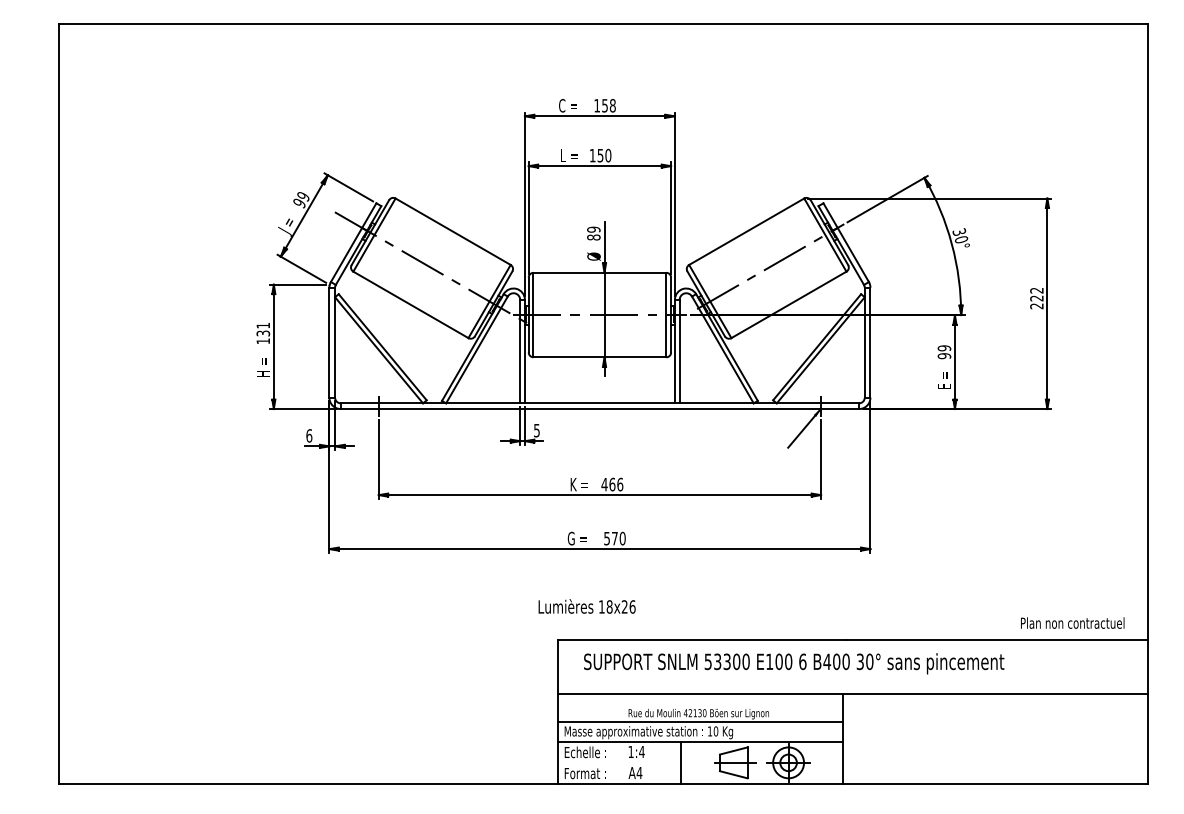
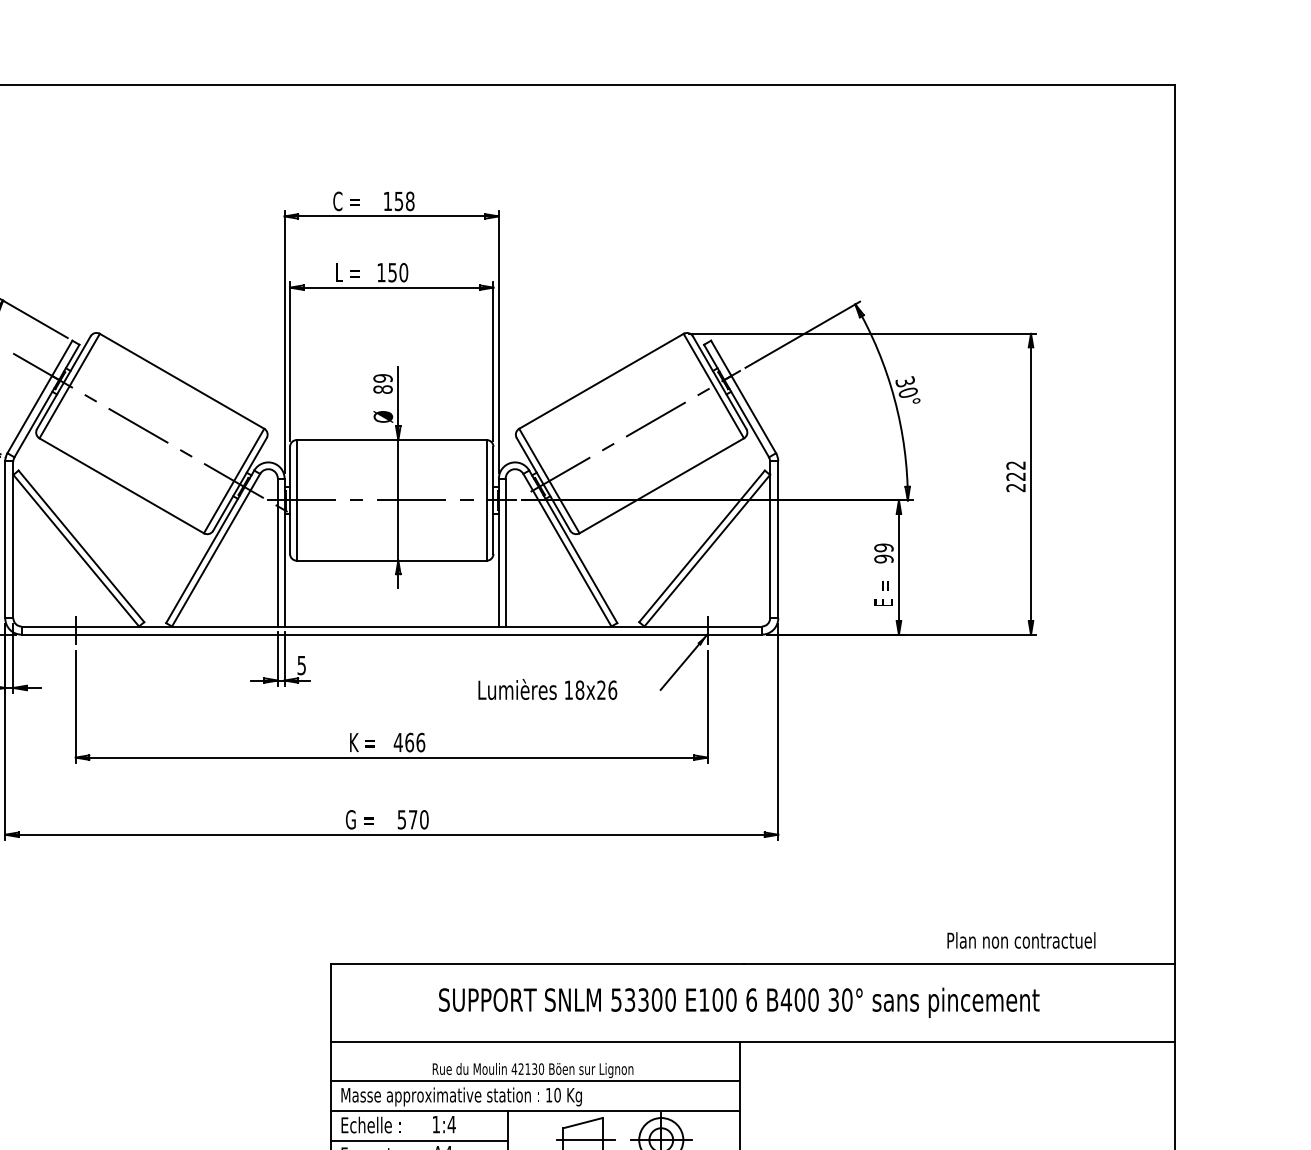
text: (586, 606) -> (546, 689), moved
text: (1072, 622) -> (1021, 939), moved
text: (794, 663) -> (739, 1002), moved
line: (619, 763) -> (419, 1141), added

